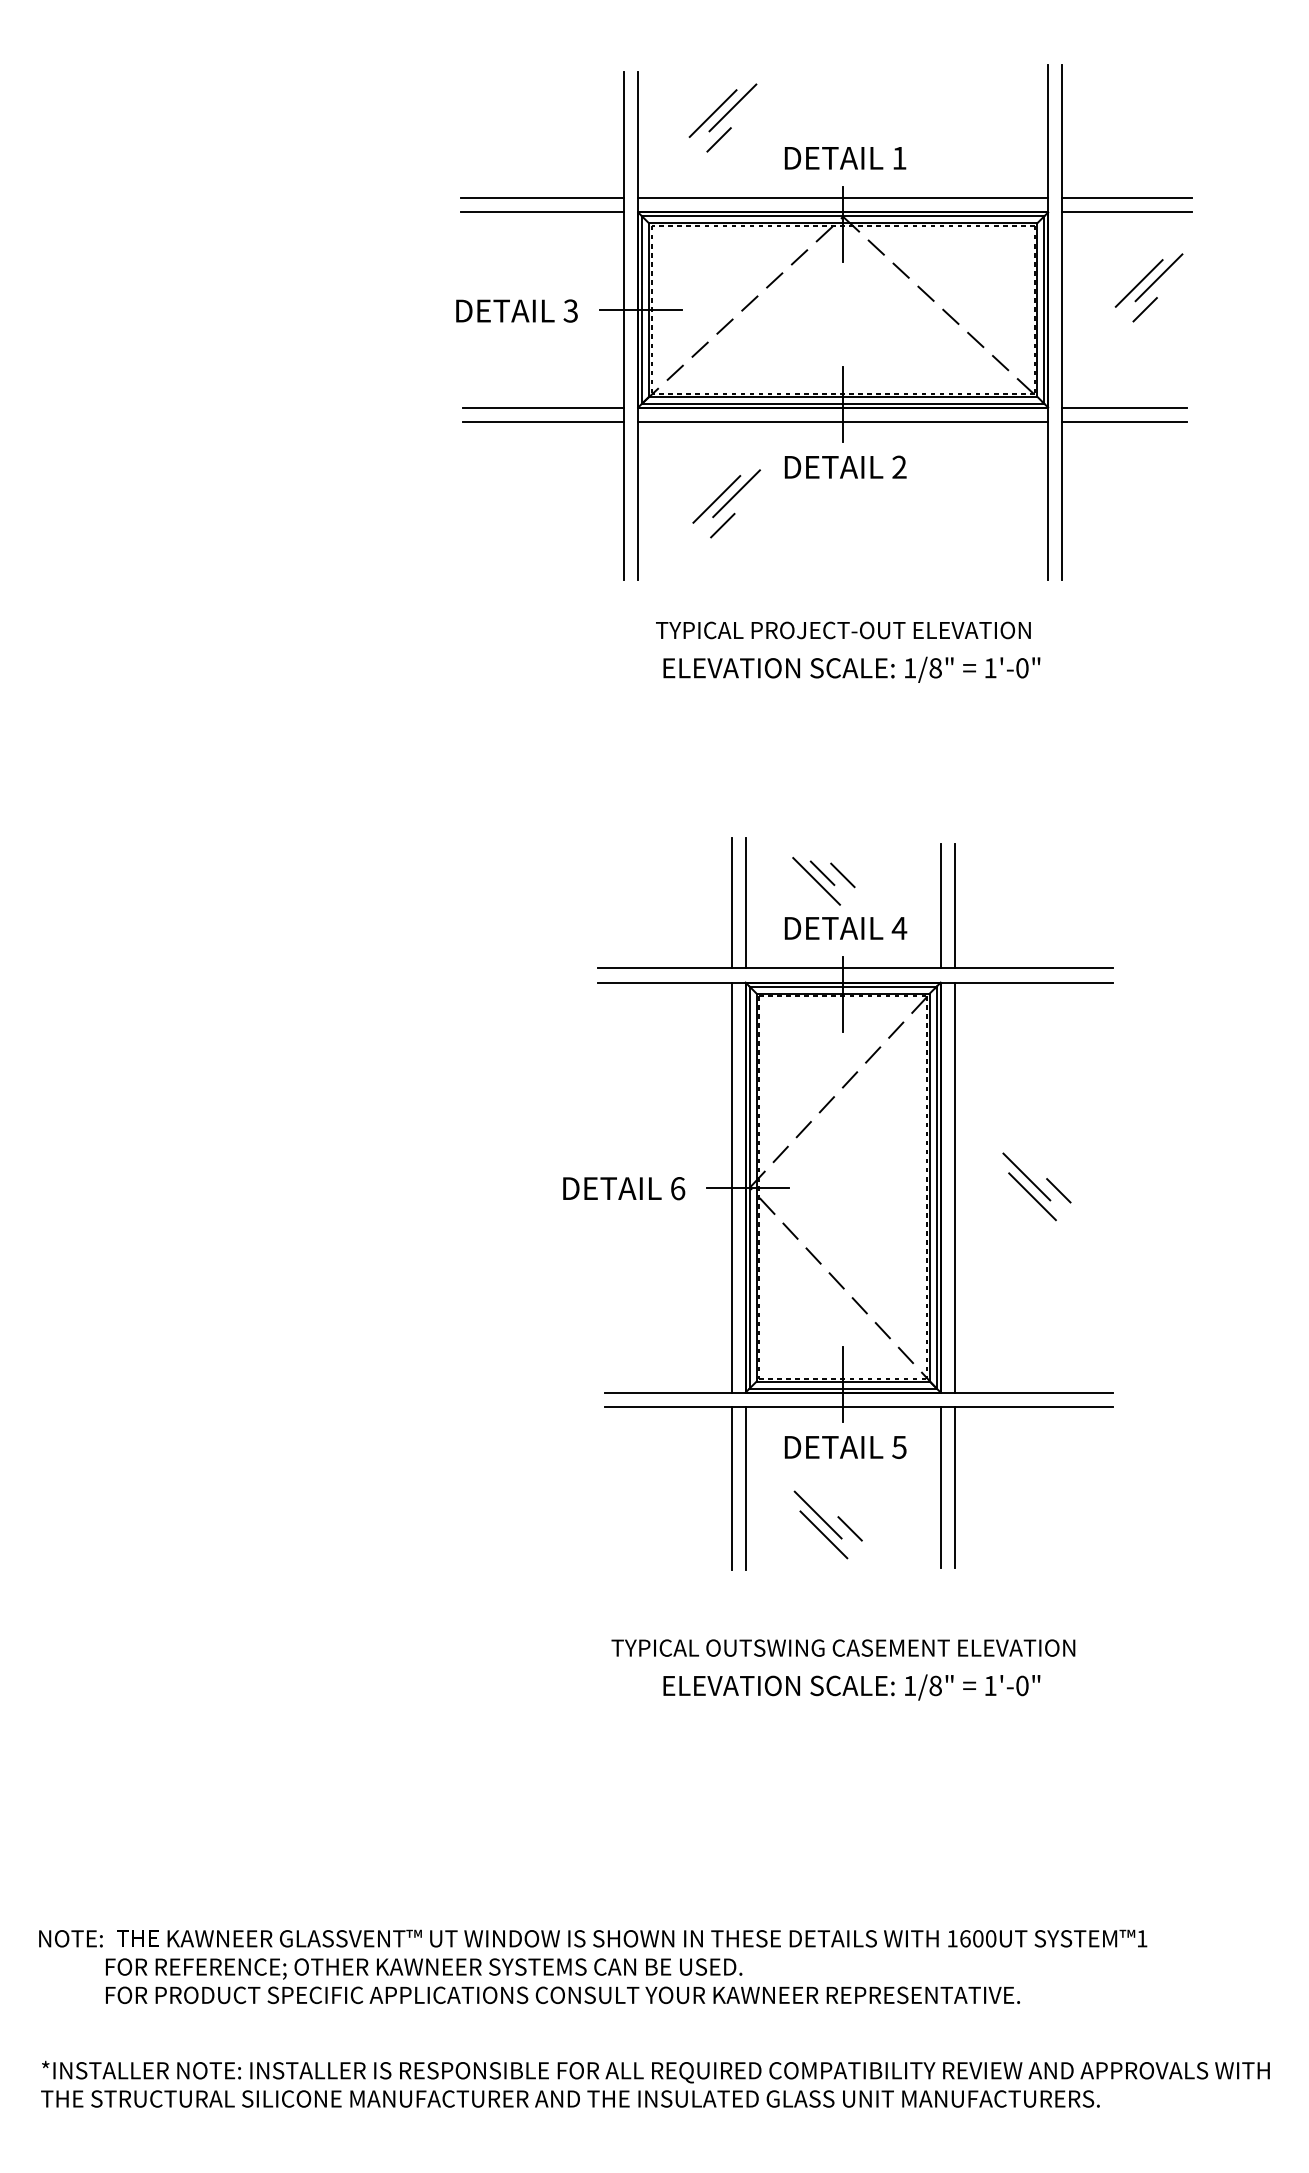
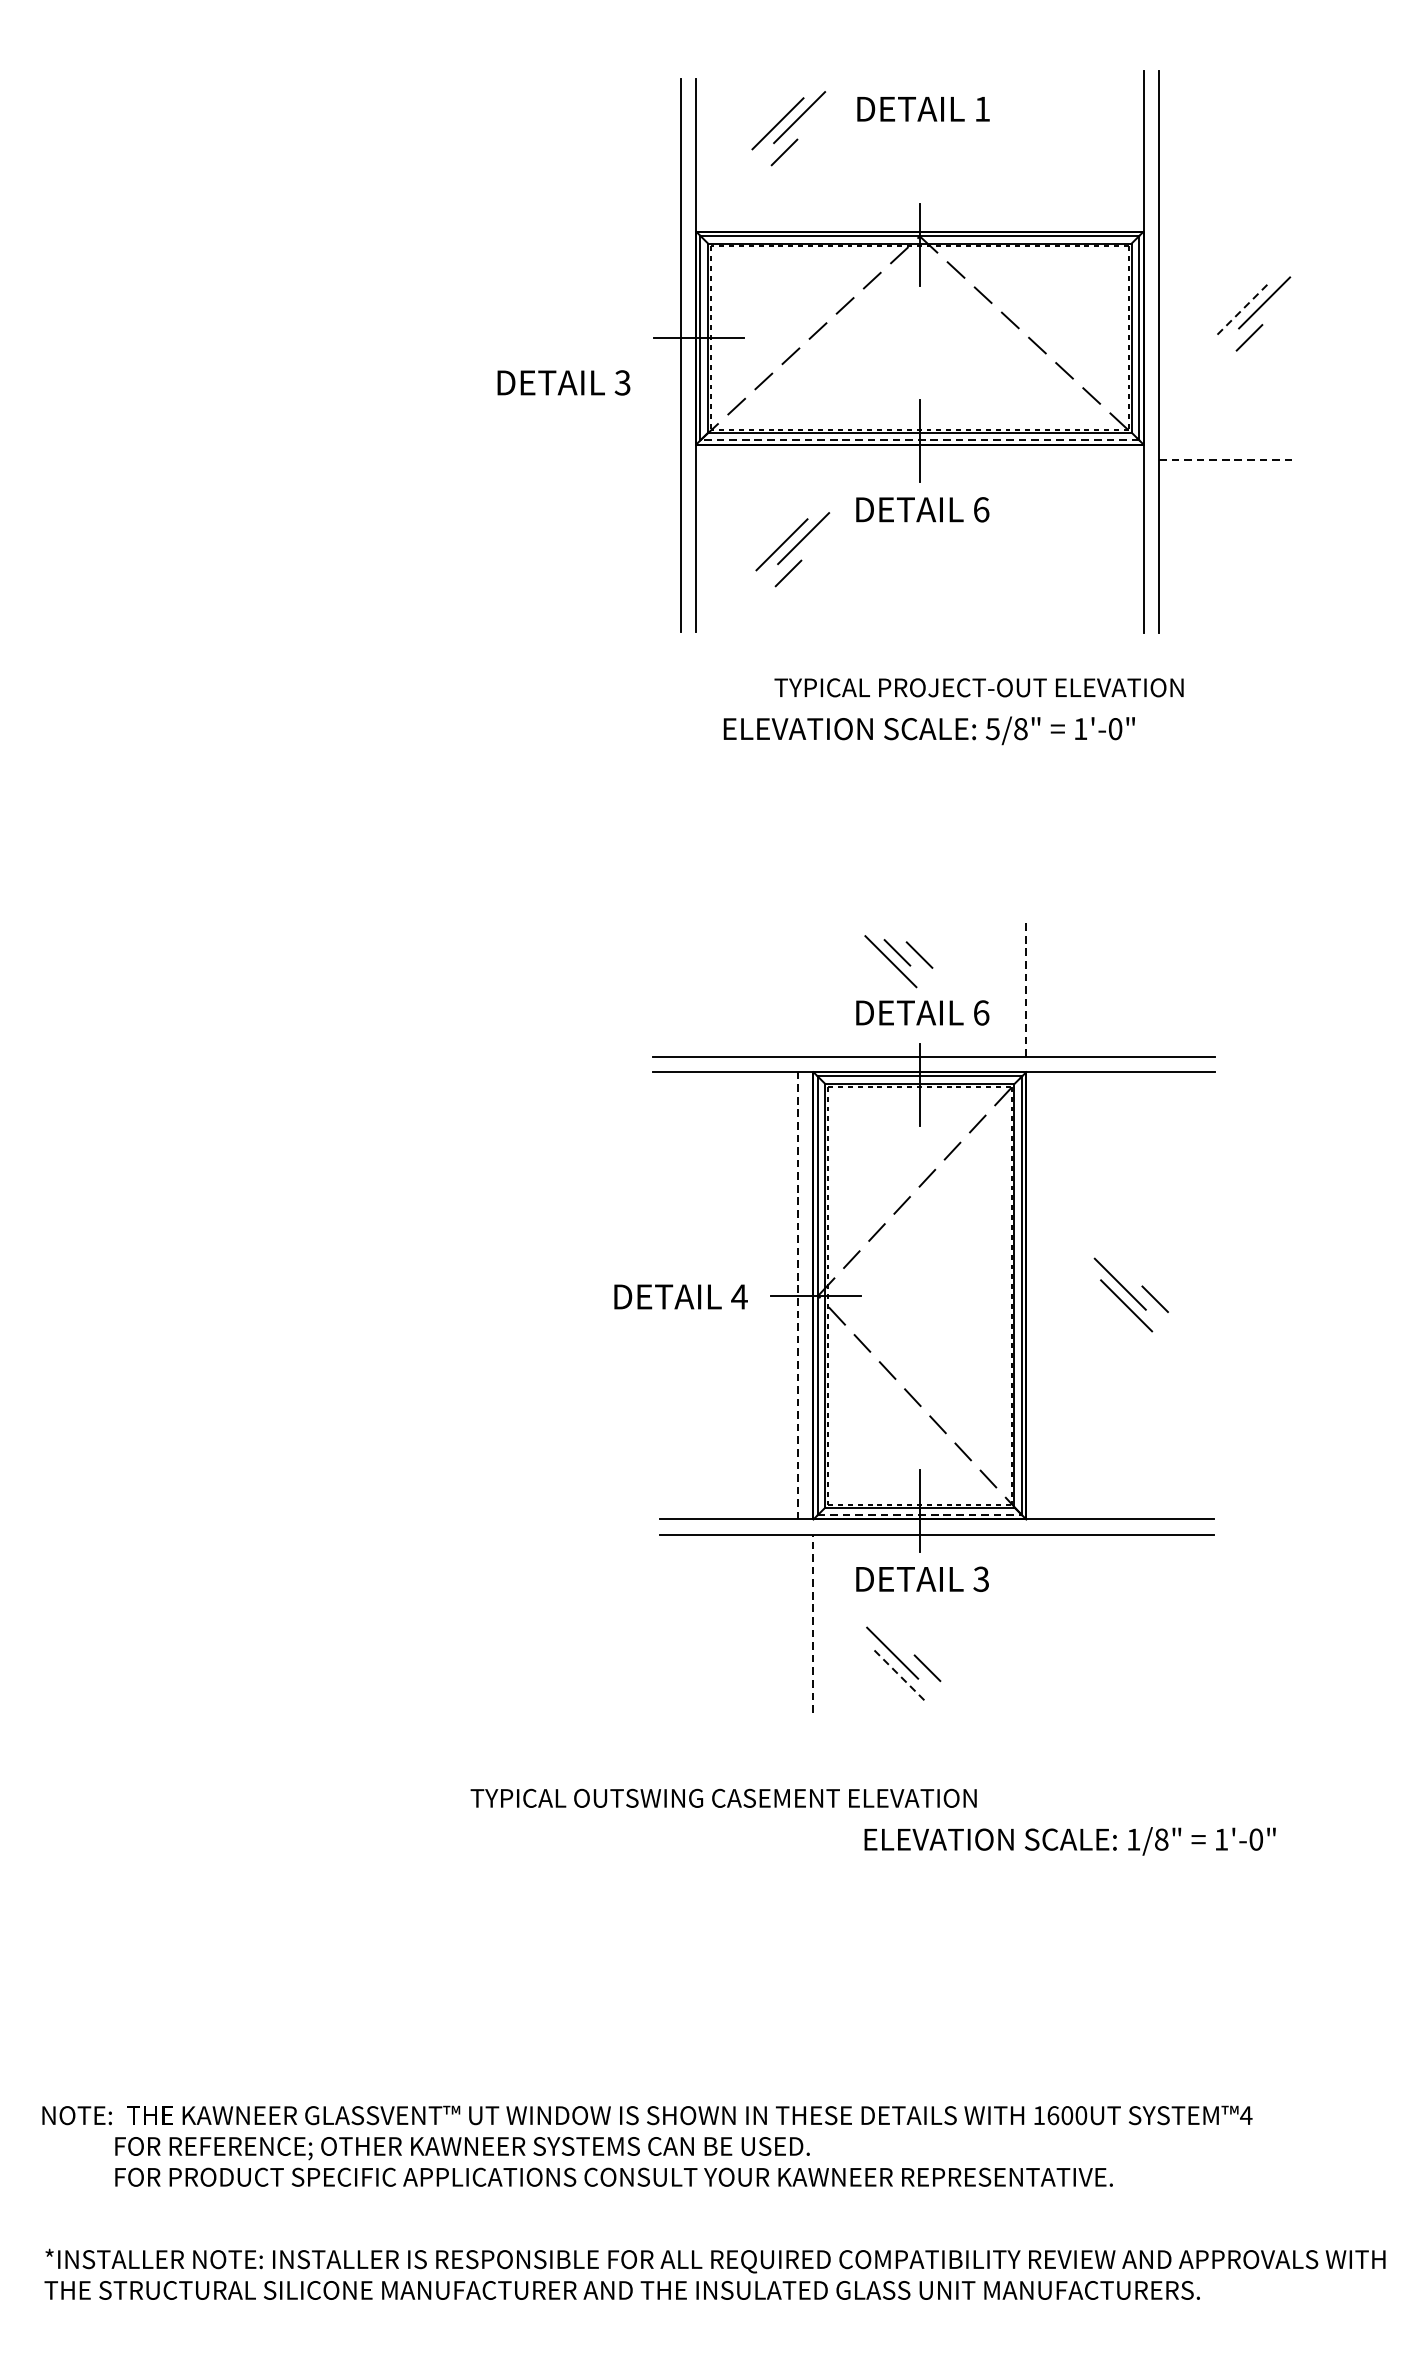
text: (845, 158) -> (923, 109), moved
line: (542, 198) -> (591, 216), removed
line: (843, 198) -> (920, 216), removed
line: (1127, 198) -> (1230, 216), removed
line: (542, 212) -> (591, 231), removed
line: (1127, 212) -> (1230, 231), removed
line: (1139, 283) -> (1243, 309), solid -> dashed
text: (516, 310) -> (563, 382), moved
line: (842, 403) -> (919, 440), solid -> dashed
line: (543, 407) -> (592, 444), removed
line: (1124, 407) -> (1226, 444), removed
line: (543, 421) -> (592, 459), removed
line: (843, 421) -> (920, 459), removed
line: (1125, 421) -> (1228, 459), solid -> dashed
text: (899, 466) -> (981, 508), 2 -> 6
text: (843, 630) -> (979, 687), moved
text: (909, 668) -> (992, 729), 1/8" -> 5/8"
line: (731, 903) -> (798, 985), removed
line: (745, 903) -> (813, 985), removed
line: (940, 905) -> (1026, 987), solid -> dashed
line: (954, 905) -> (1041, 987), removed
text: (899, 928) -> (981, 1013), 4 -> 6
line: (731, 1187) -> (798, 1295), solid -> dashed
line: (954, 1187) -> (1041, 1295), removed
text: (677, 1188) -> (739, 1296), 6 -> 4
line: (843, 1388) -> (920, 1515), solid -> dashed
text: (899, 1446) -> (981, 1578), 5 -> 3
line: (731, 1487) -> (798, 1623), removed
line: (745, 1487) -> (813, 1623), solid -> dashed
line: (940, 1487) -> (1026, 1623), removed
line: (954, 1487) -> (1041, 1623), removed
line: (823, 1534) -> (898, 1674), solid -> dashed
text: (843, 1647) -> (723, 1797), moved
text: (851, 1687) -> (1069, 1841), moved
text: (1141, 1938) -> (1245, 2115), 1 -> 4

